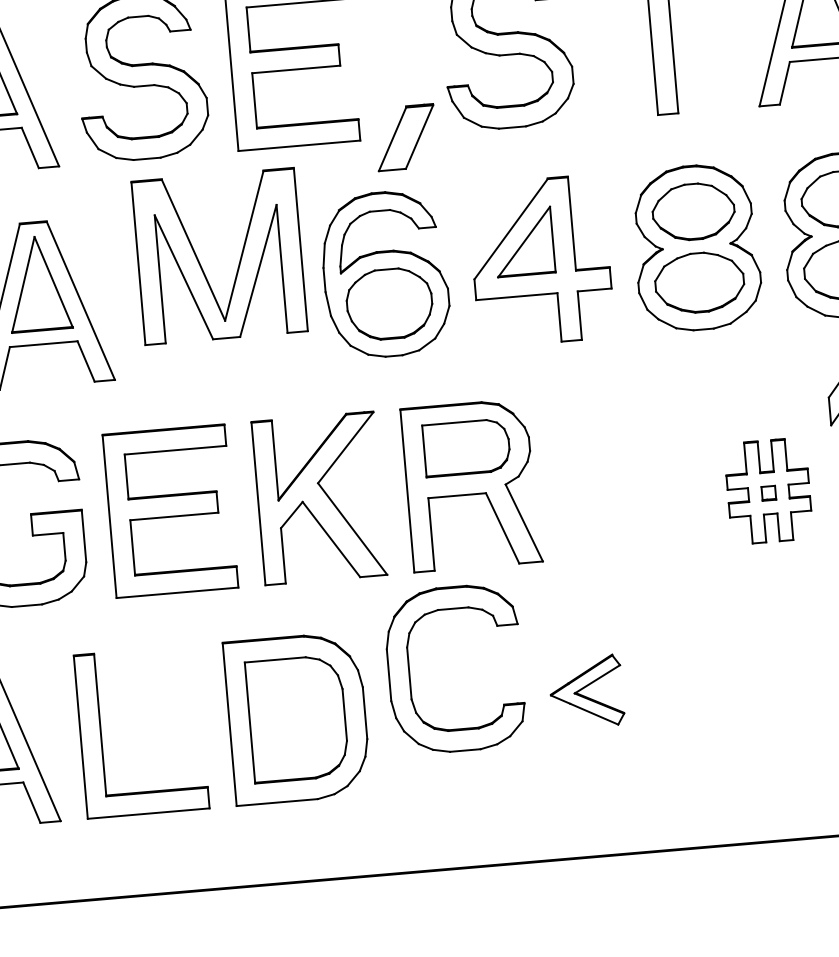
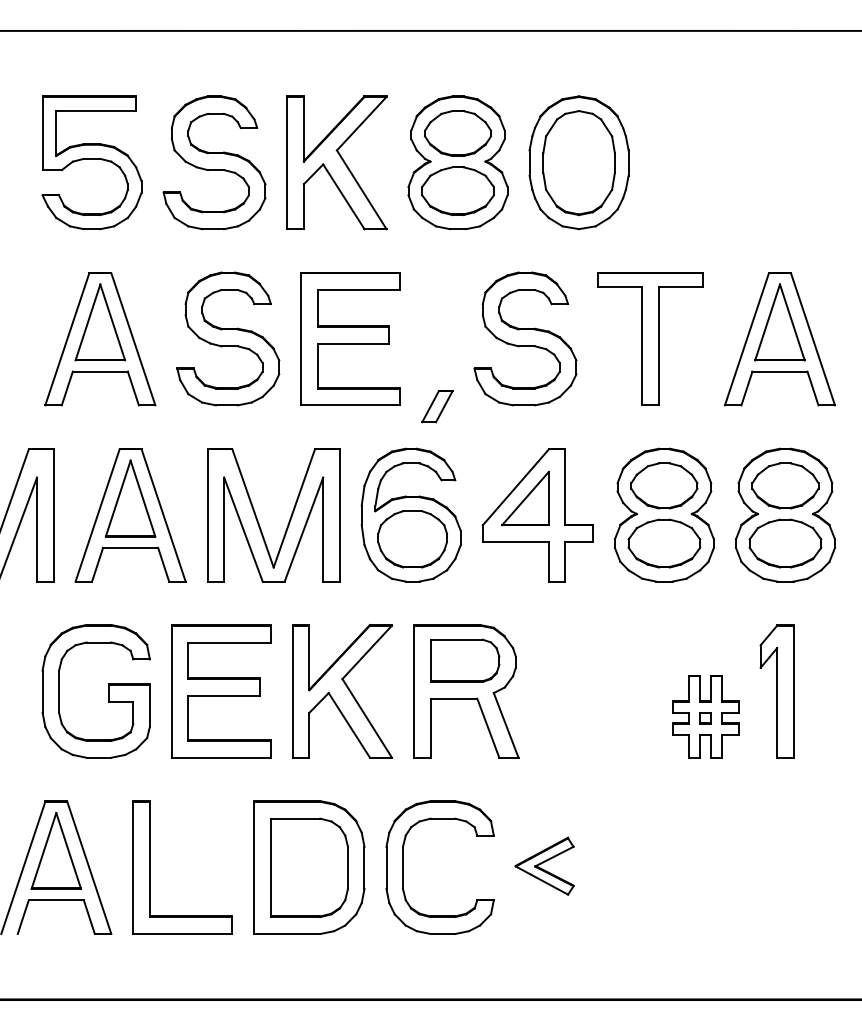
part: (406, 138) -> (437, 406), size x0.62
part: (201, 264) -> (258, 520), moved
part: (409, 672) -> (403, 867), moved

